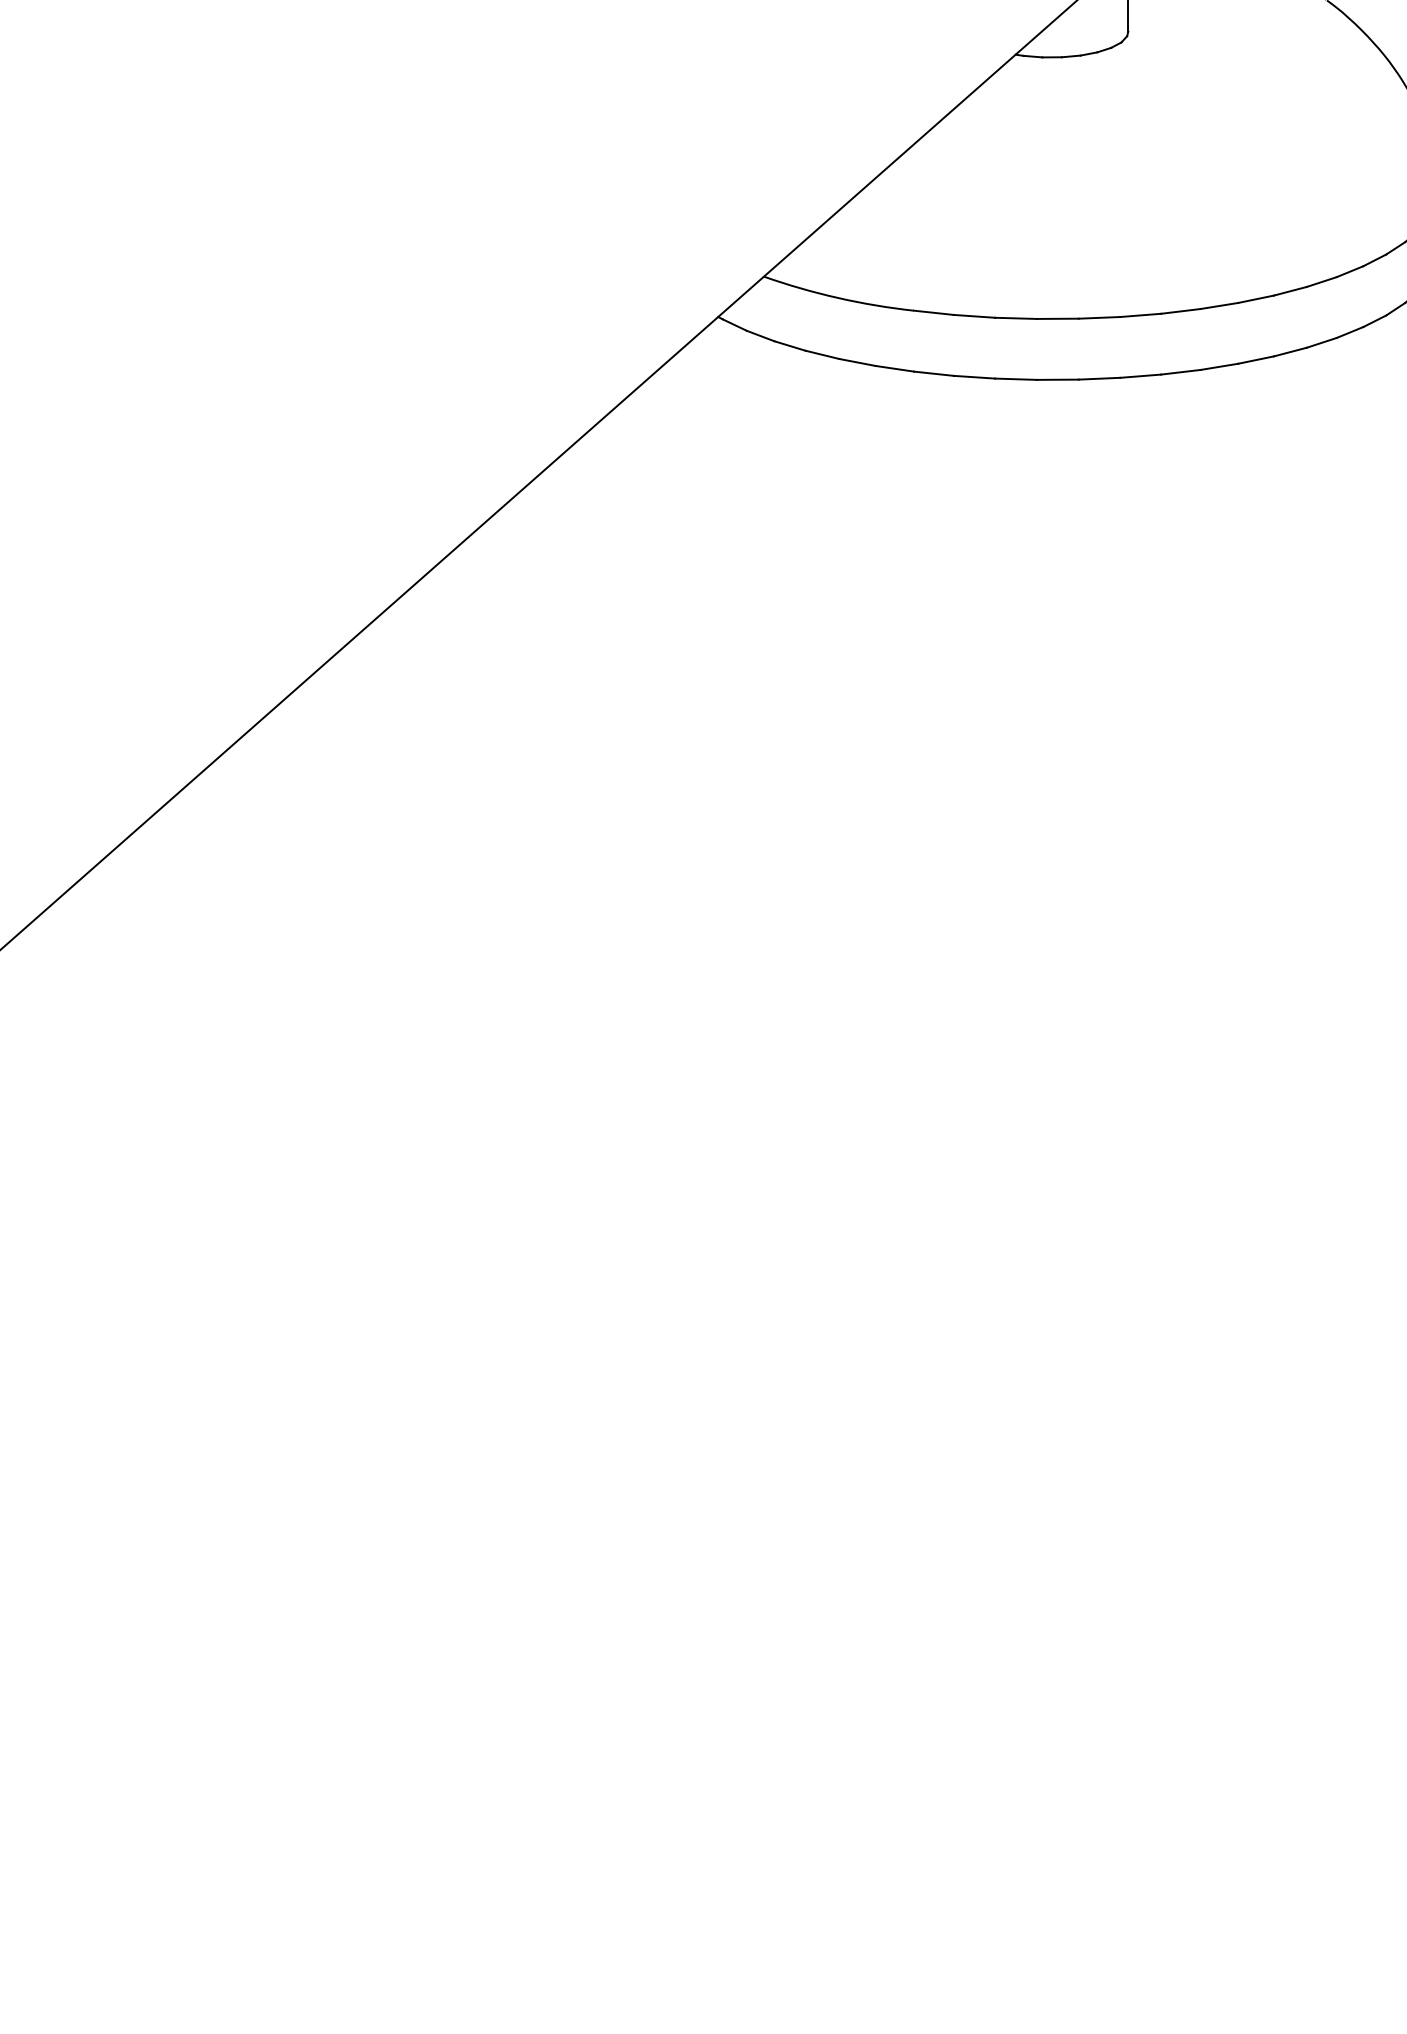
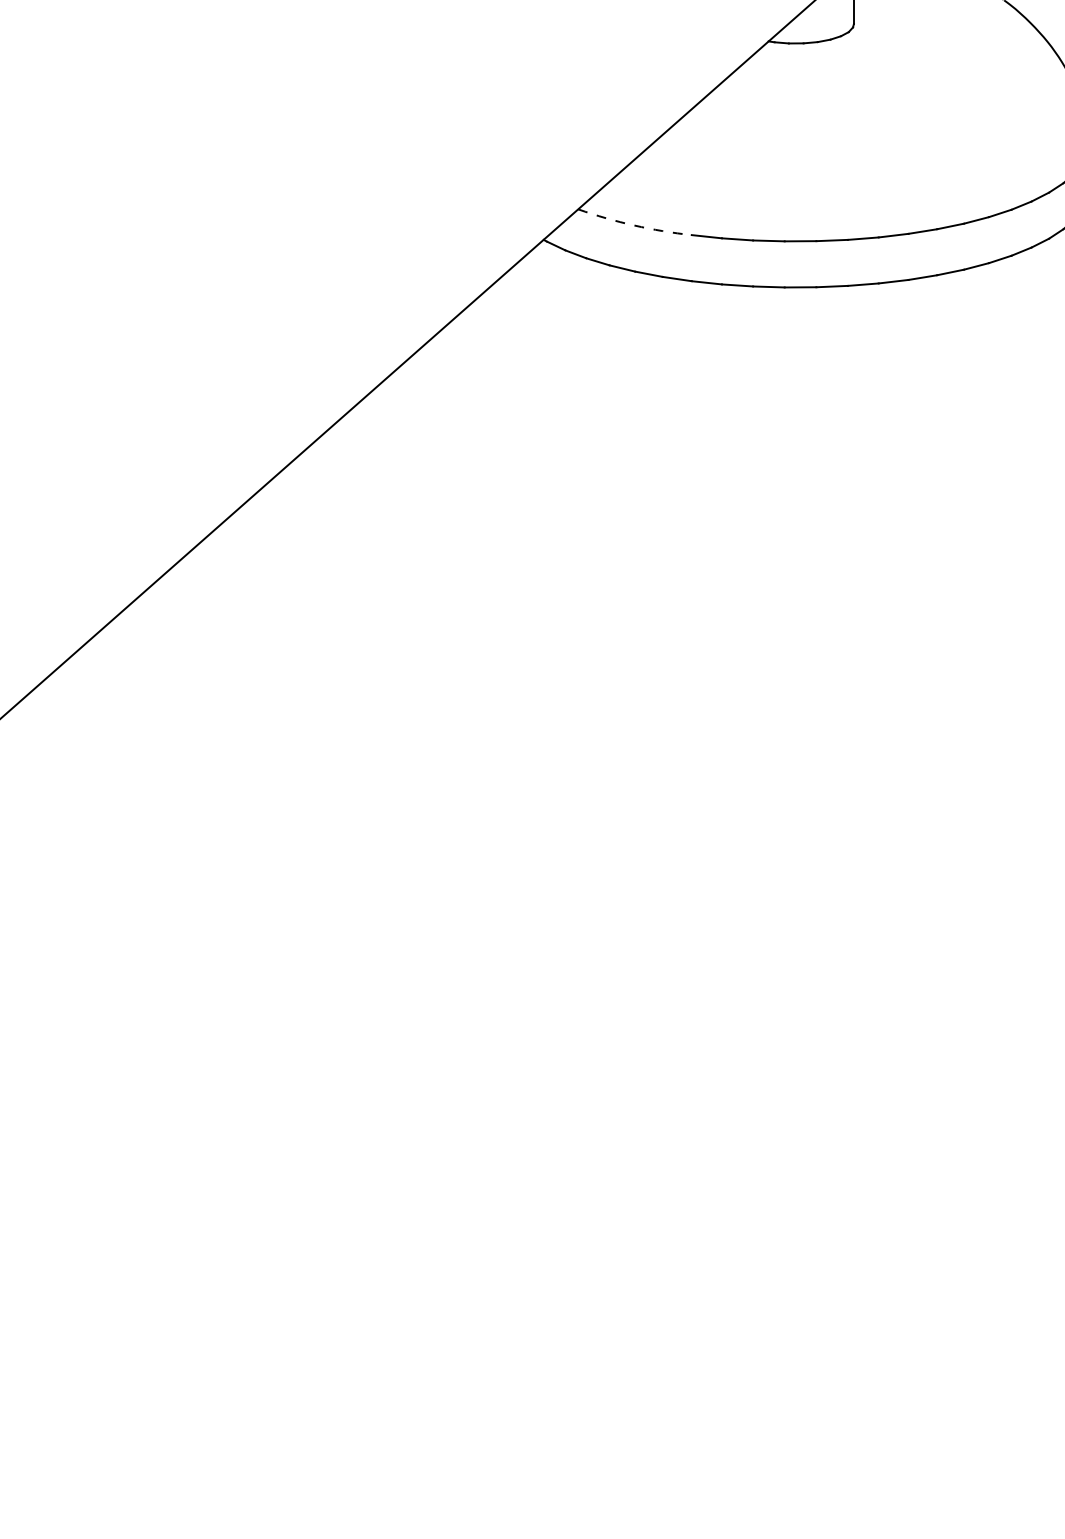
arc: (837, 297) -> (633, 225), solid -> dashed

